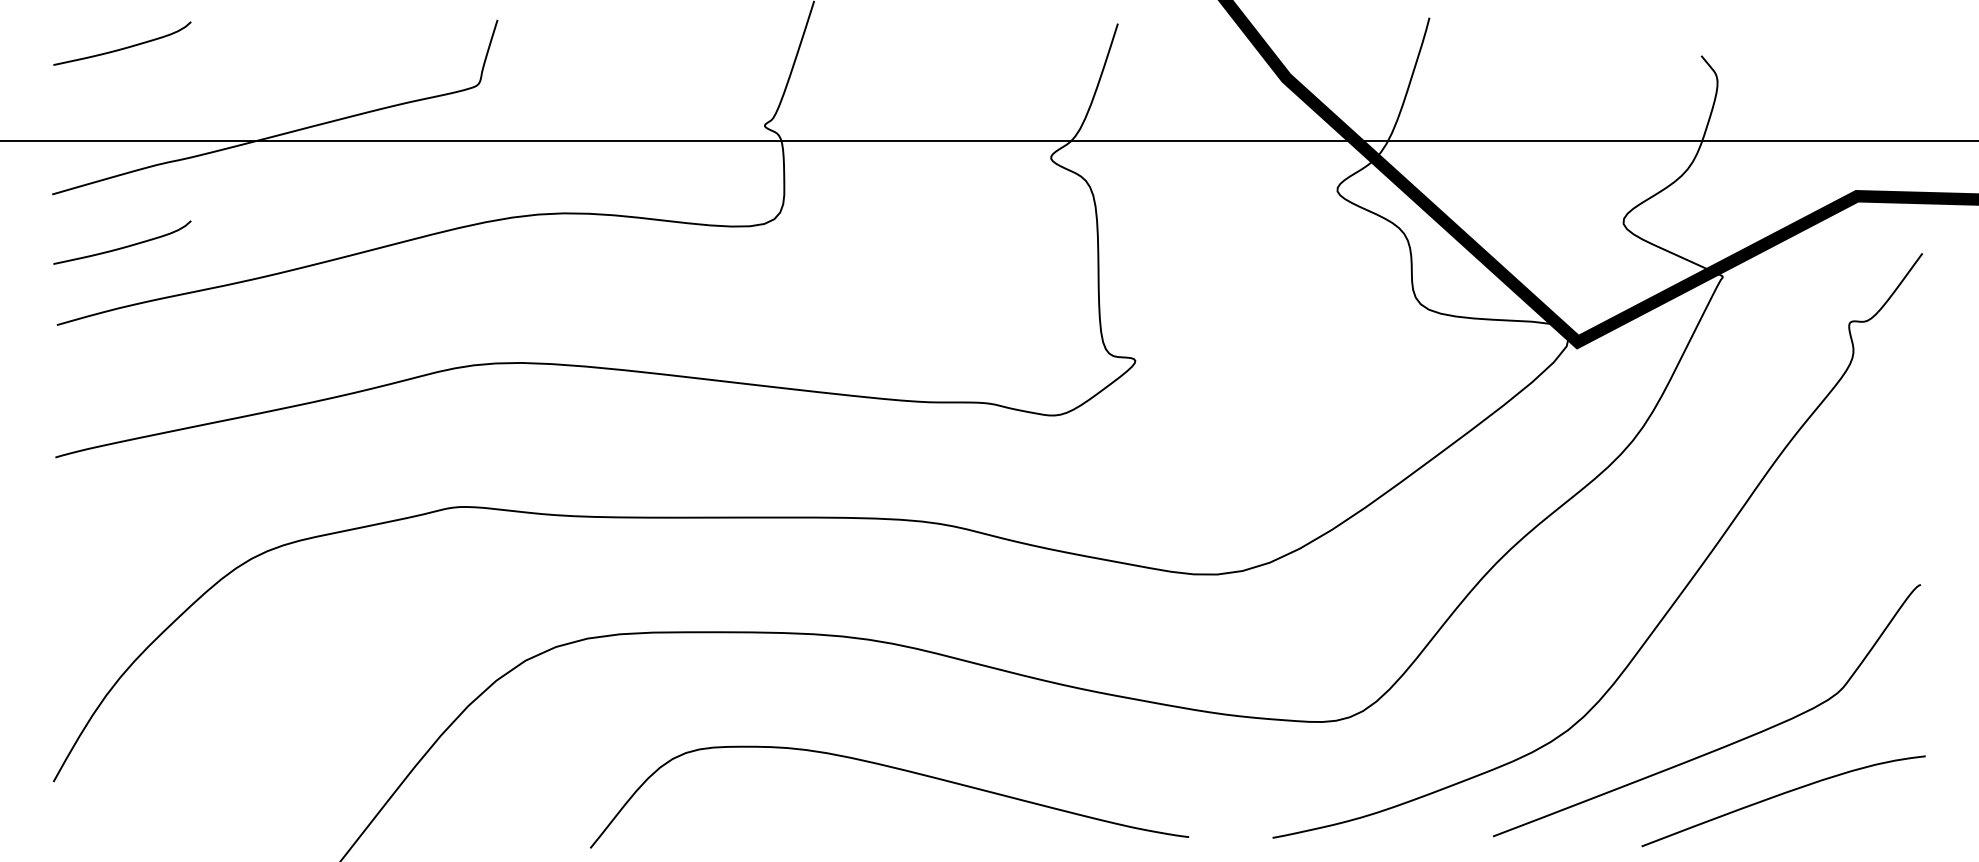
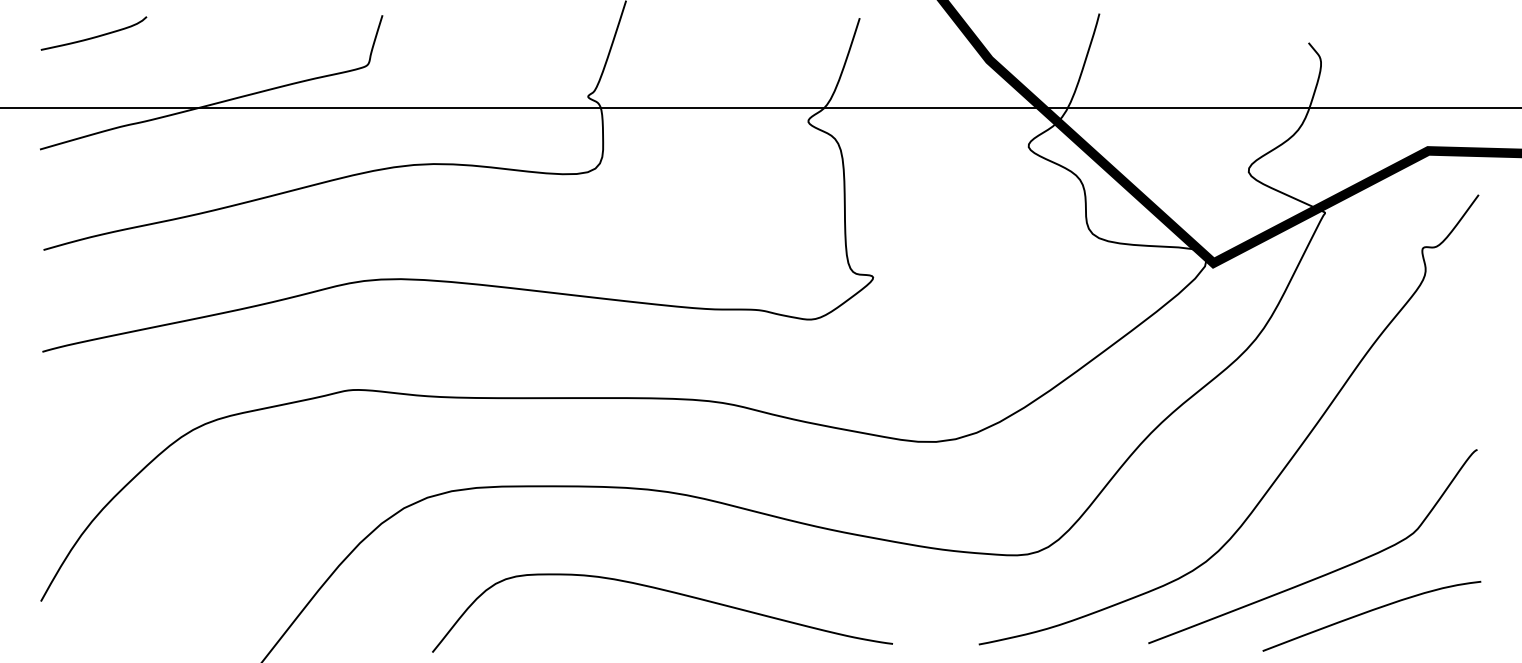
curve: (123, 246) -> (94, 189), removed
curve: (896, 769) -> (667, 591), moved

